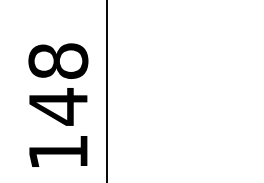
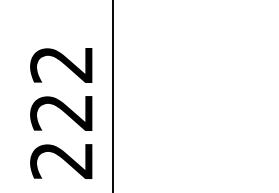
text: (58, 105) -> (61, 111), 148 -> 222

